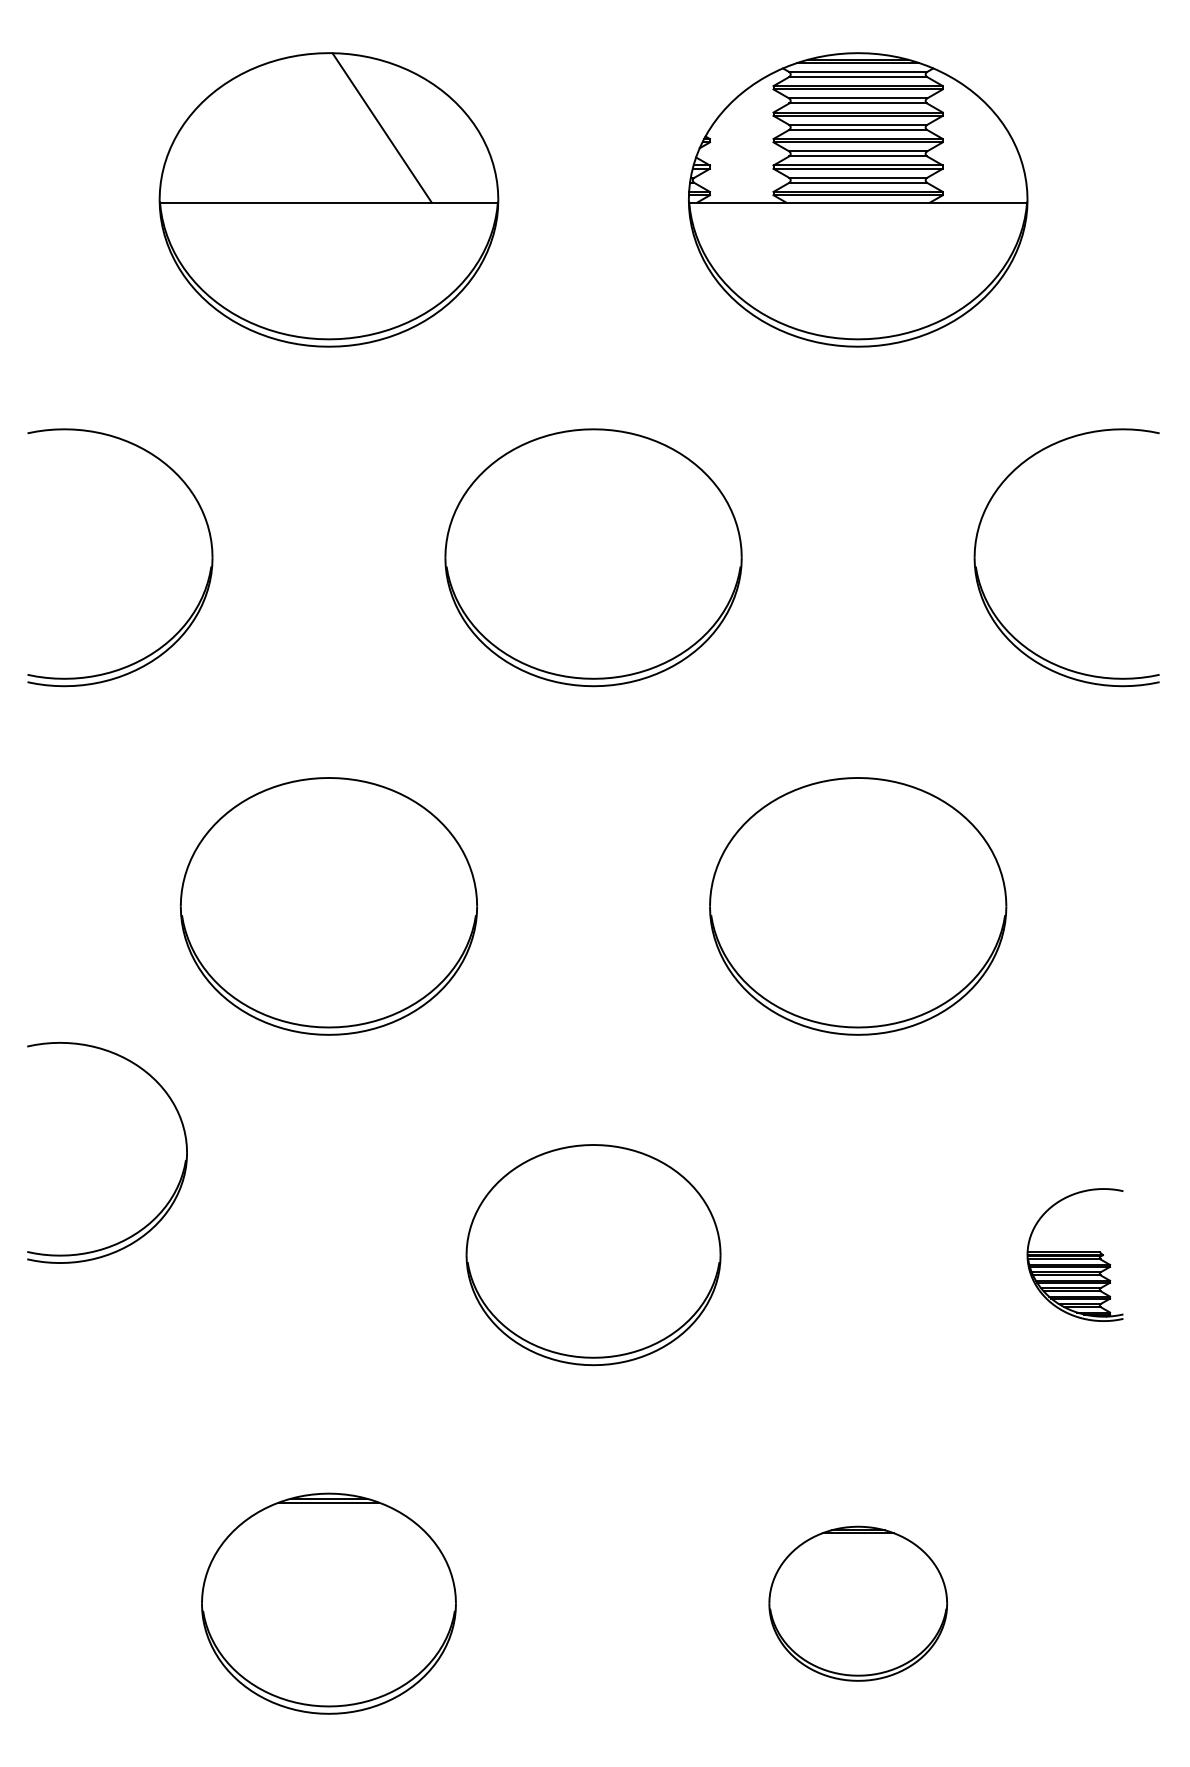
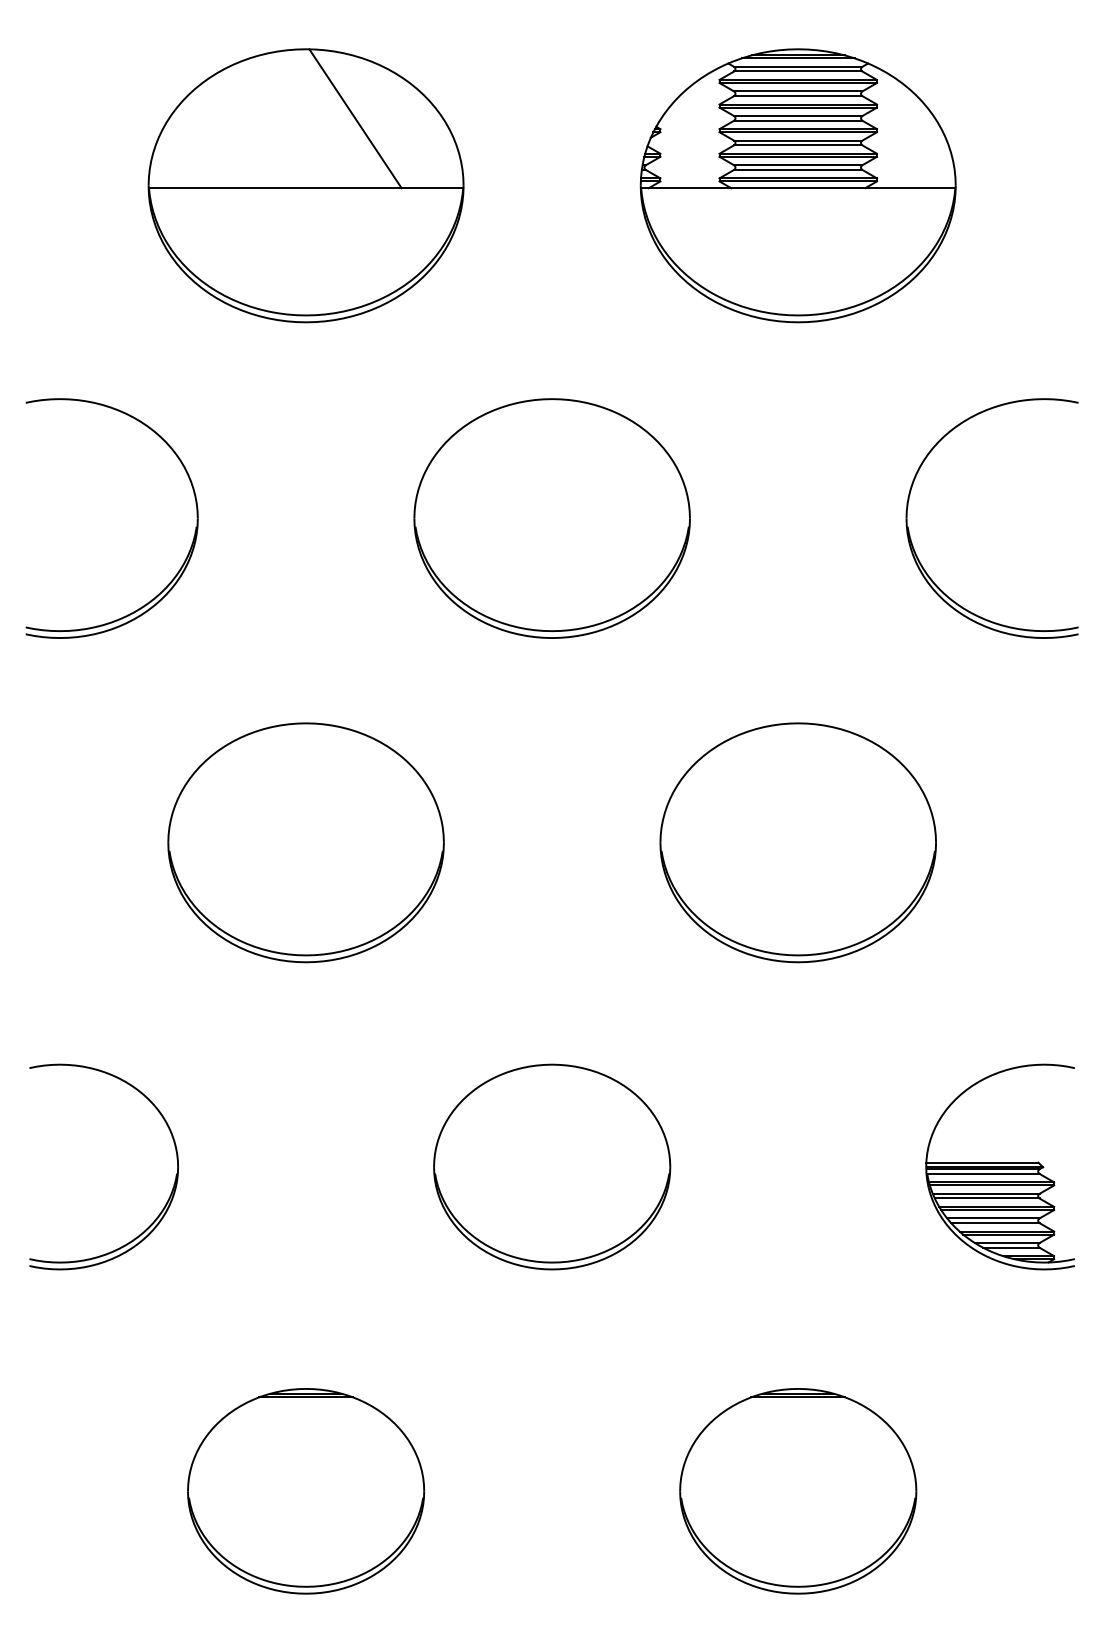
part: (177, 1183) -> (169, 1195), moved
part: (1074, 1254) -> (999, 1166), size x1.67
part: (858, 1603) -> (798, 1491), size x1.43

